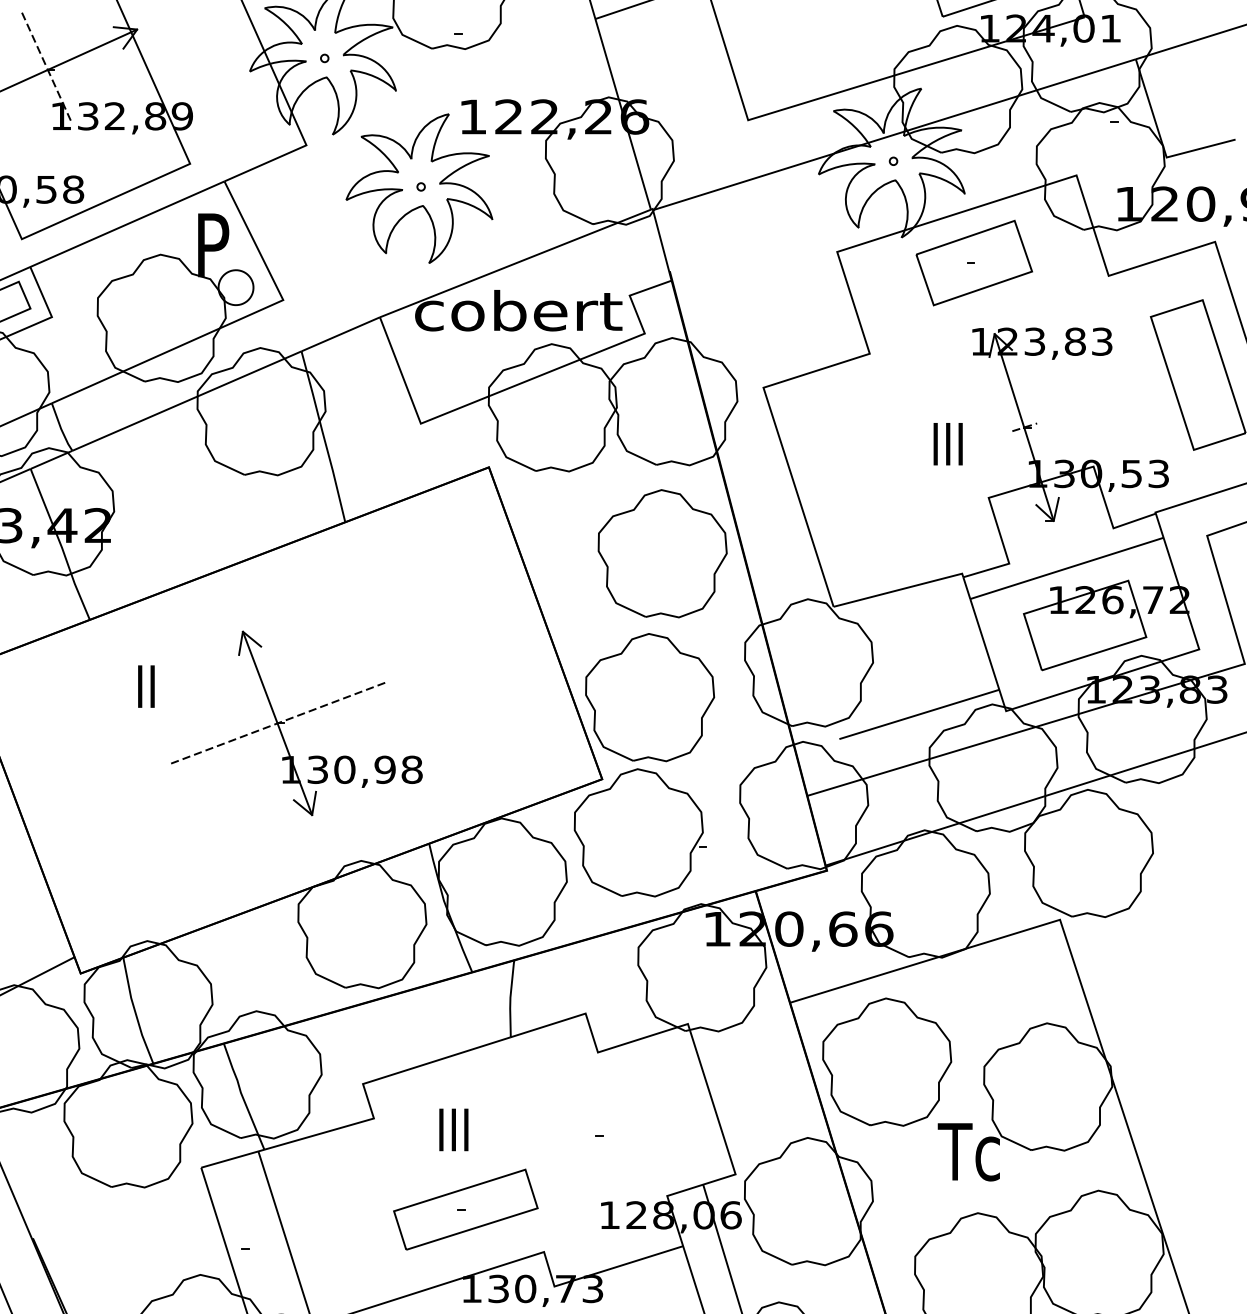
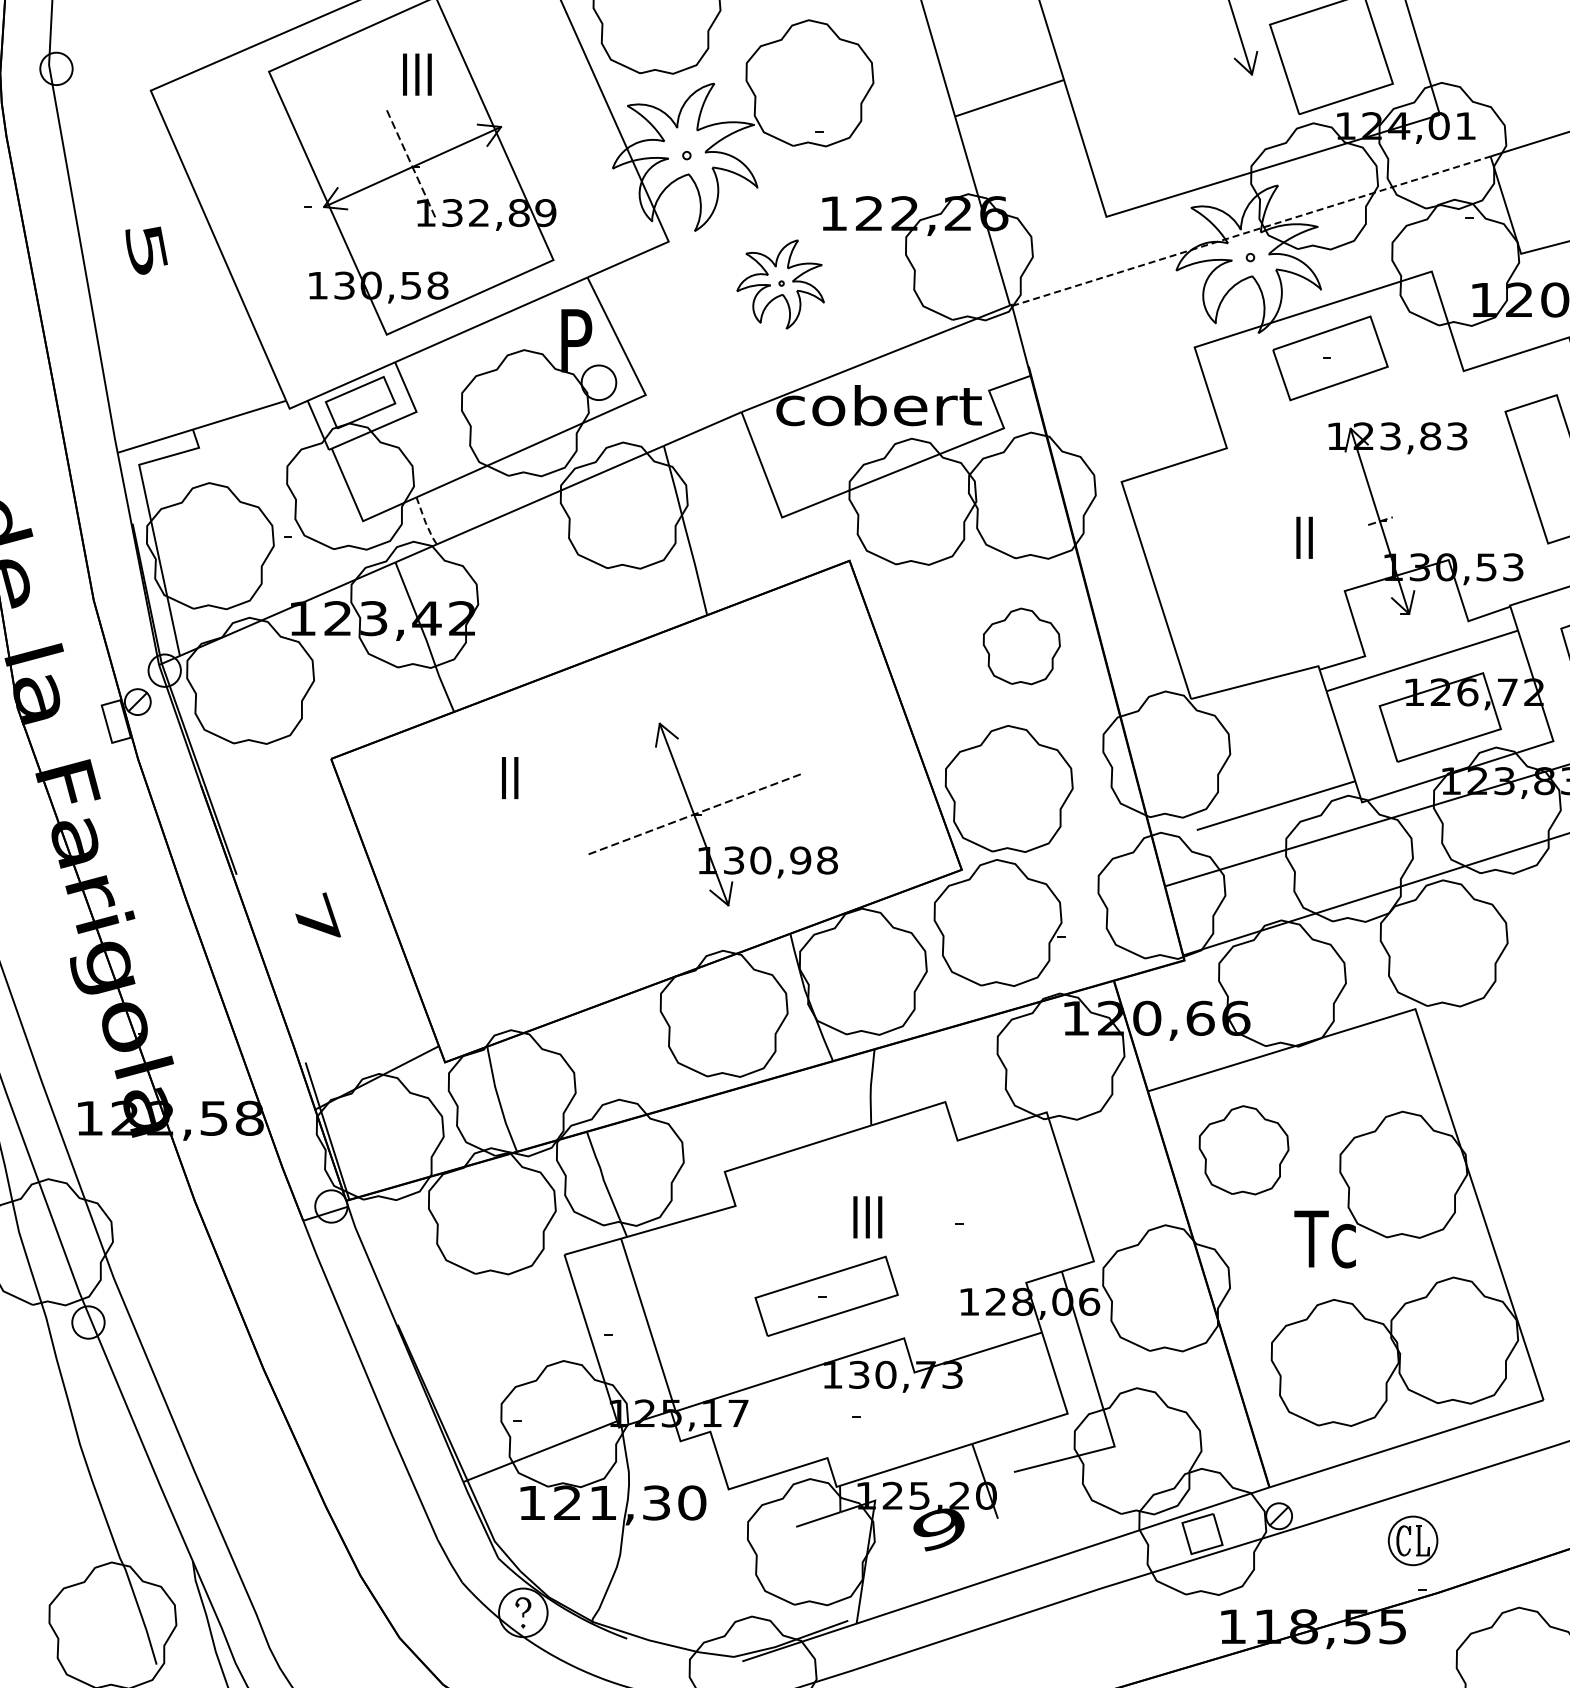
line: (894, 135) -> (1251, 231), solid -> dashed
part: (419, 188) -> (780, 284), size x0.6
line: (60, 428) -> (425, 522), solid -> dashed
text: (948, 443) -> (1304, 537), III -> II
part: (662, 553) -> (1021, 646), size x0.6
part: (296, 723) -> (712, 814), moved
part: (886, 1062) -> (1243, 1150), size x0.7
text: (453, 1130) -> (867, 1217), moved

